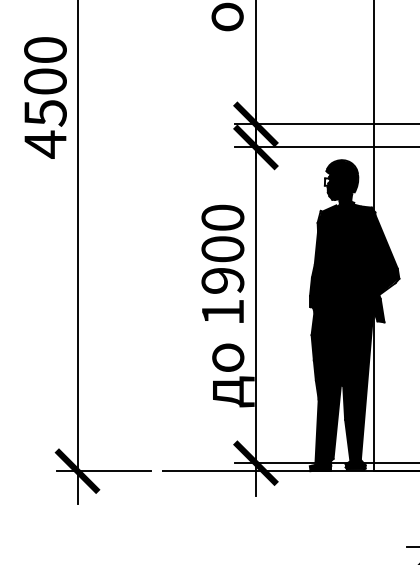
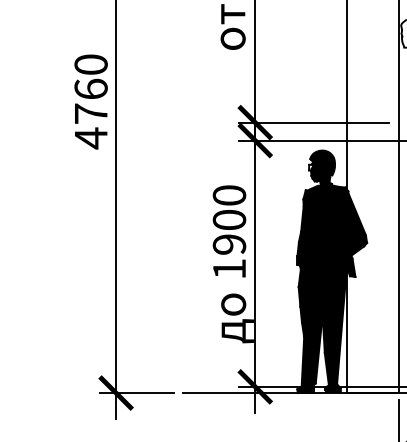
text: (44, 97) -> (90, 101), 4500 -> 4760

